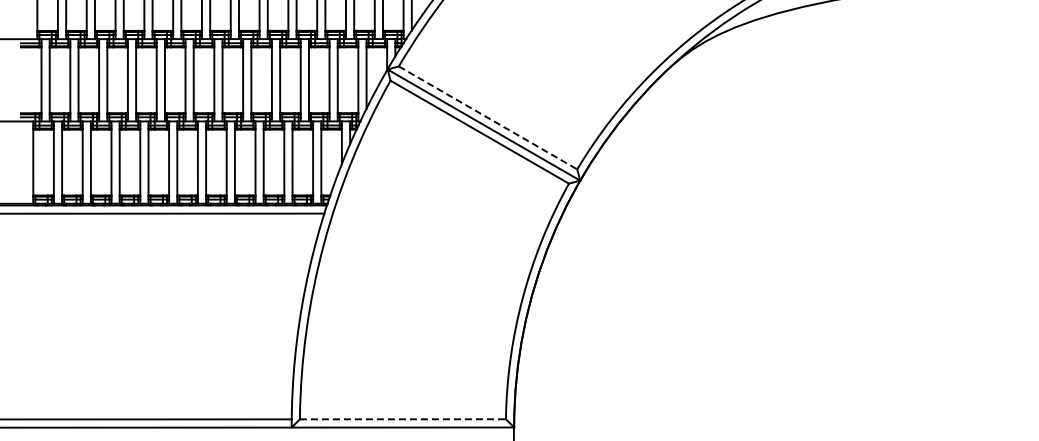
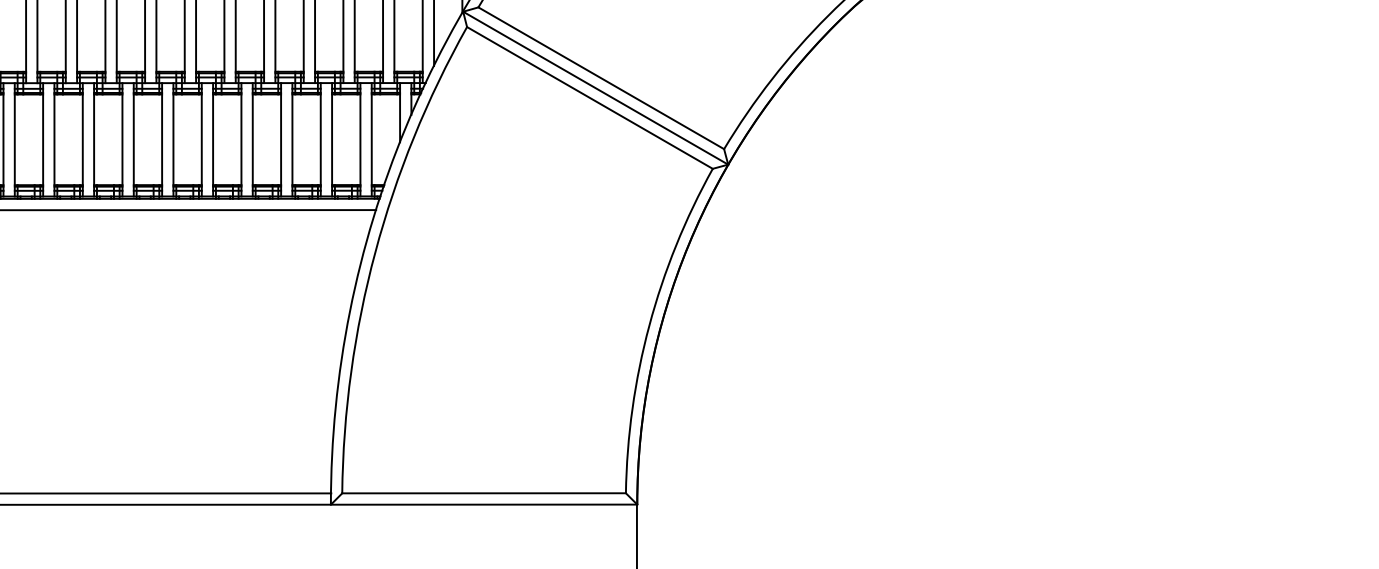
line: (488, 117) -> (601, 77), dashed -> solid
line: (403, 419) -> (484, 493), dashed -> solid

